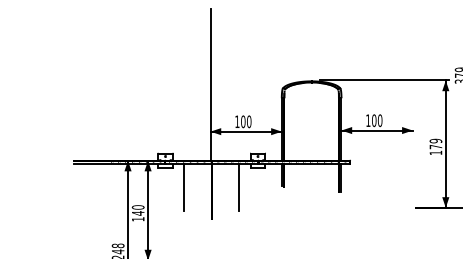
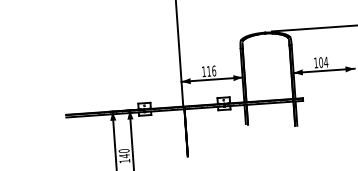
text: (379, 120) -> (325, 62), 100 -> 104
text: (246, 121) -> (211, 70), 100 -> 116
line: (184, 186) -> (162, 130), removed
line: (239, 186) -> (209, 127), removed

